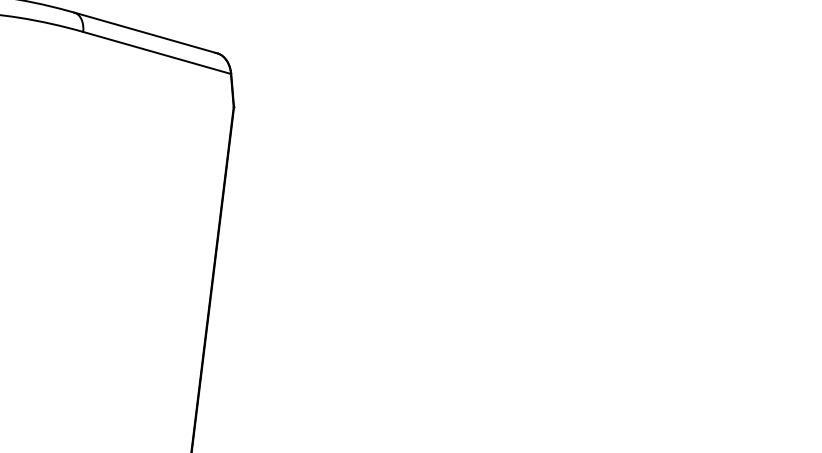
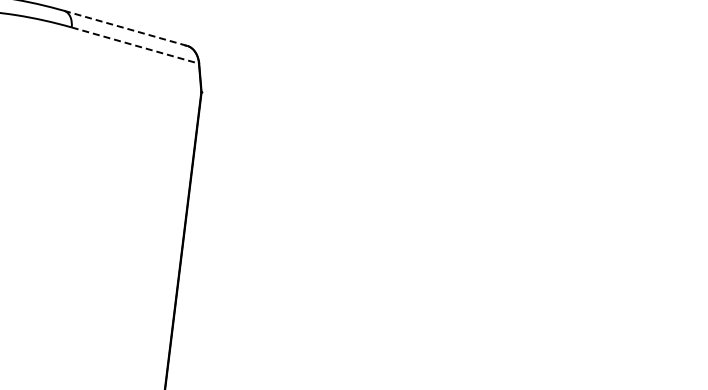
line: (146, 33) -> (126, 28), solid -> dashed
line: (157, 52) -> (135, 45), solid -> dashed

